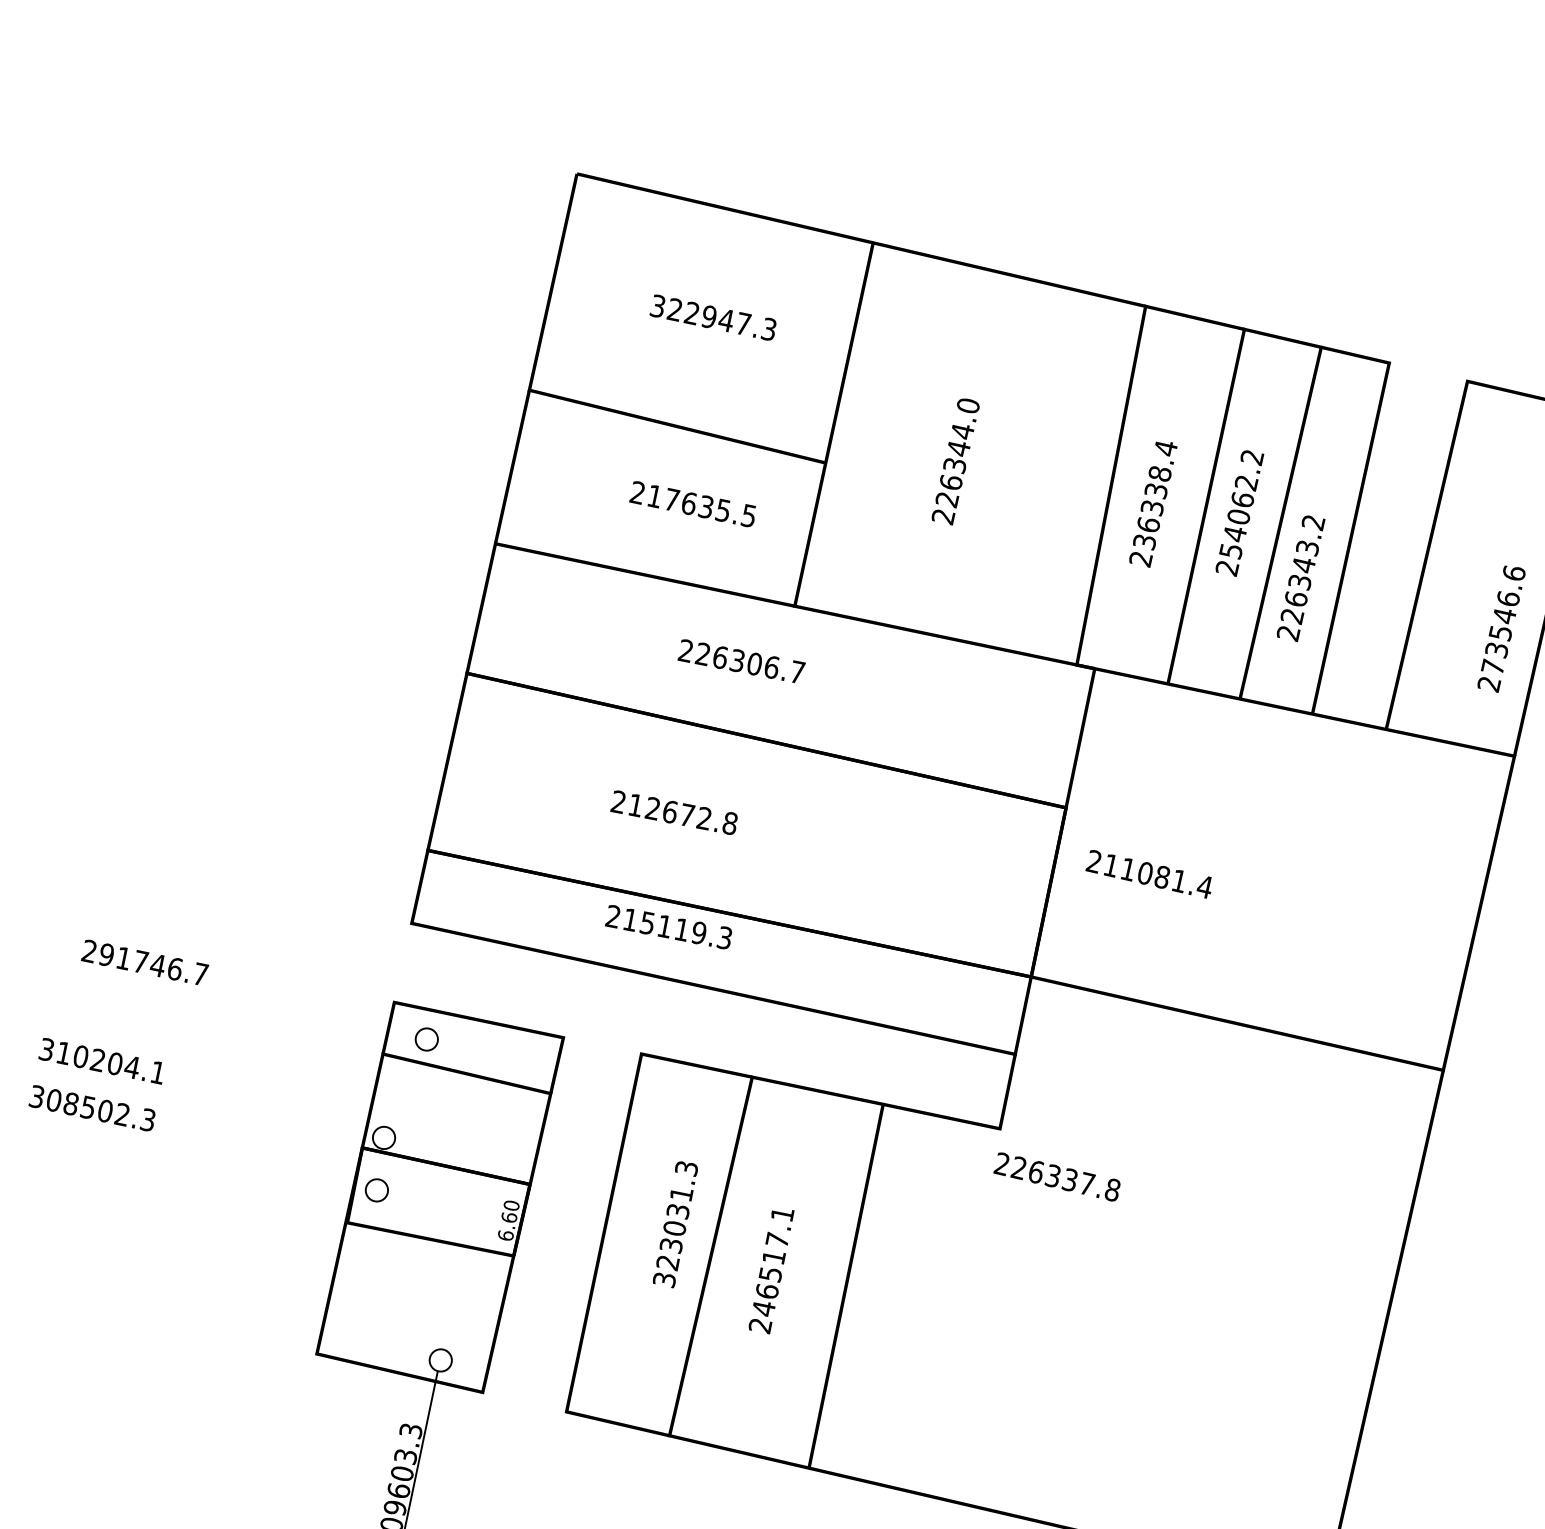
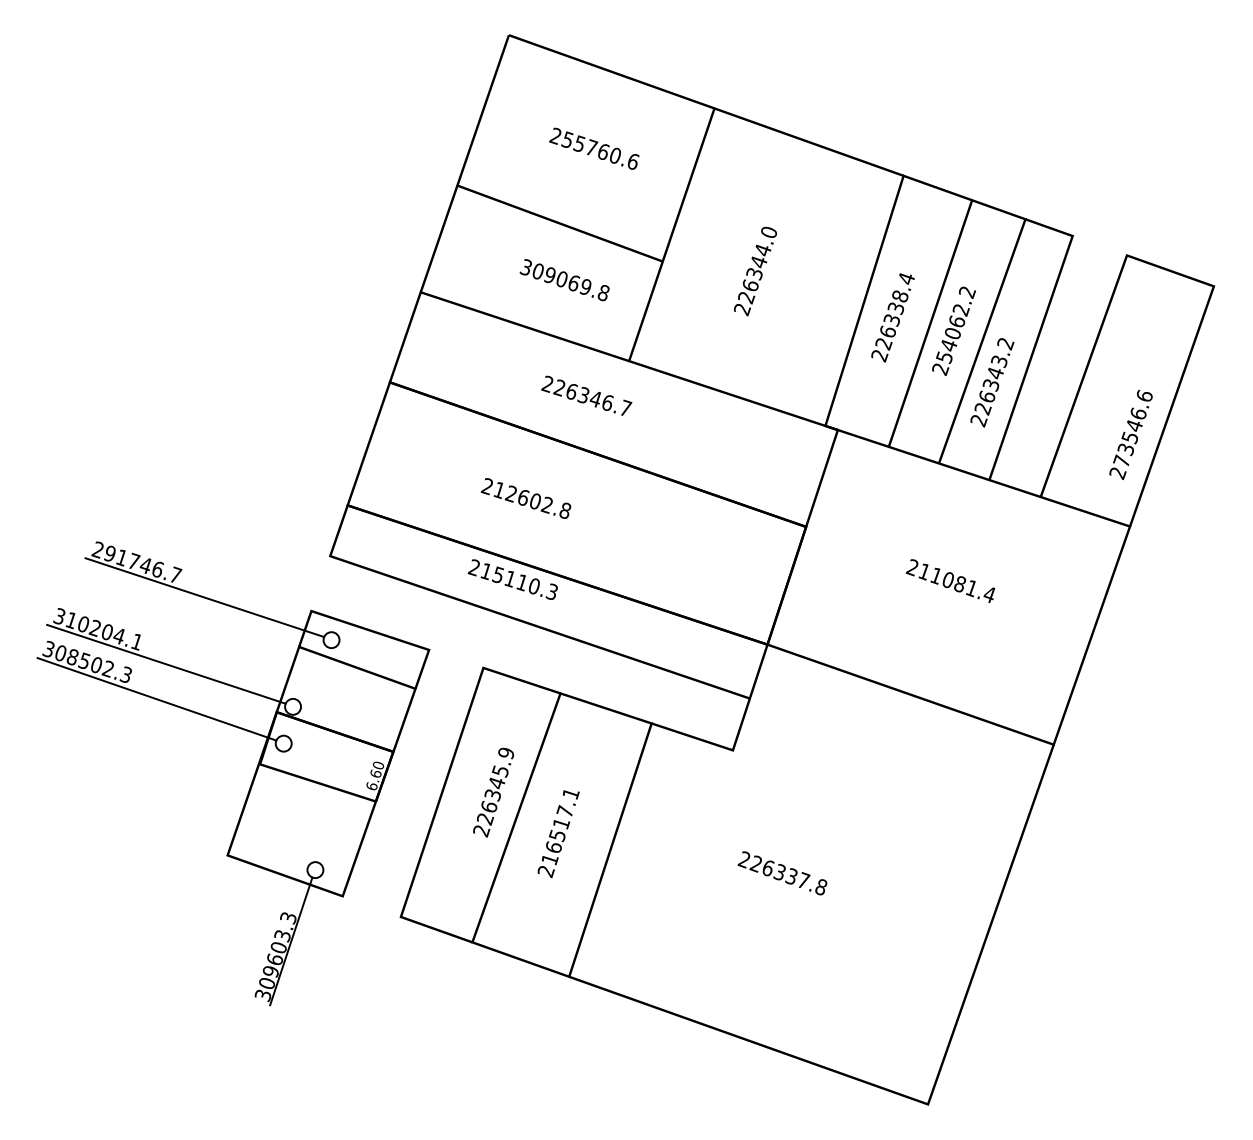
text: (713, 317) -> (594, 148), 322947.3 -> 255760.6
text: (692, 504) -> (564, 280), 217635.5 -> 309069.8
text: (1144, 543) -> (883, 344), 236338.4 -> 226338.4
text: (754, 664) -> (595, 399), 226306.7 -> 226346.7
text: (688, 813) -> (536, 500), 212672.8 -> 212602.8
text: (1148, 873) -> (950, 580), moved
text: (697, 933) -> (533, 586), 215119.3 -> 215110.3
line: (244, 1000) -> (204, 597), added
line: (201, 1097) -> (166, 663), added
line: (193, 1149) -> (156, 699), added
text: (1056, 1177) -> (782, 873), moved
text: (675, 1224) -> (493, 792), 323031.3 -> 226345.9
text: (763, 1308) -> (549, 859), 246517.1 -> 216517.1

